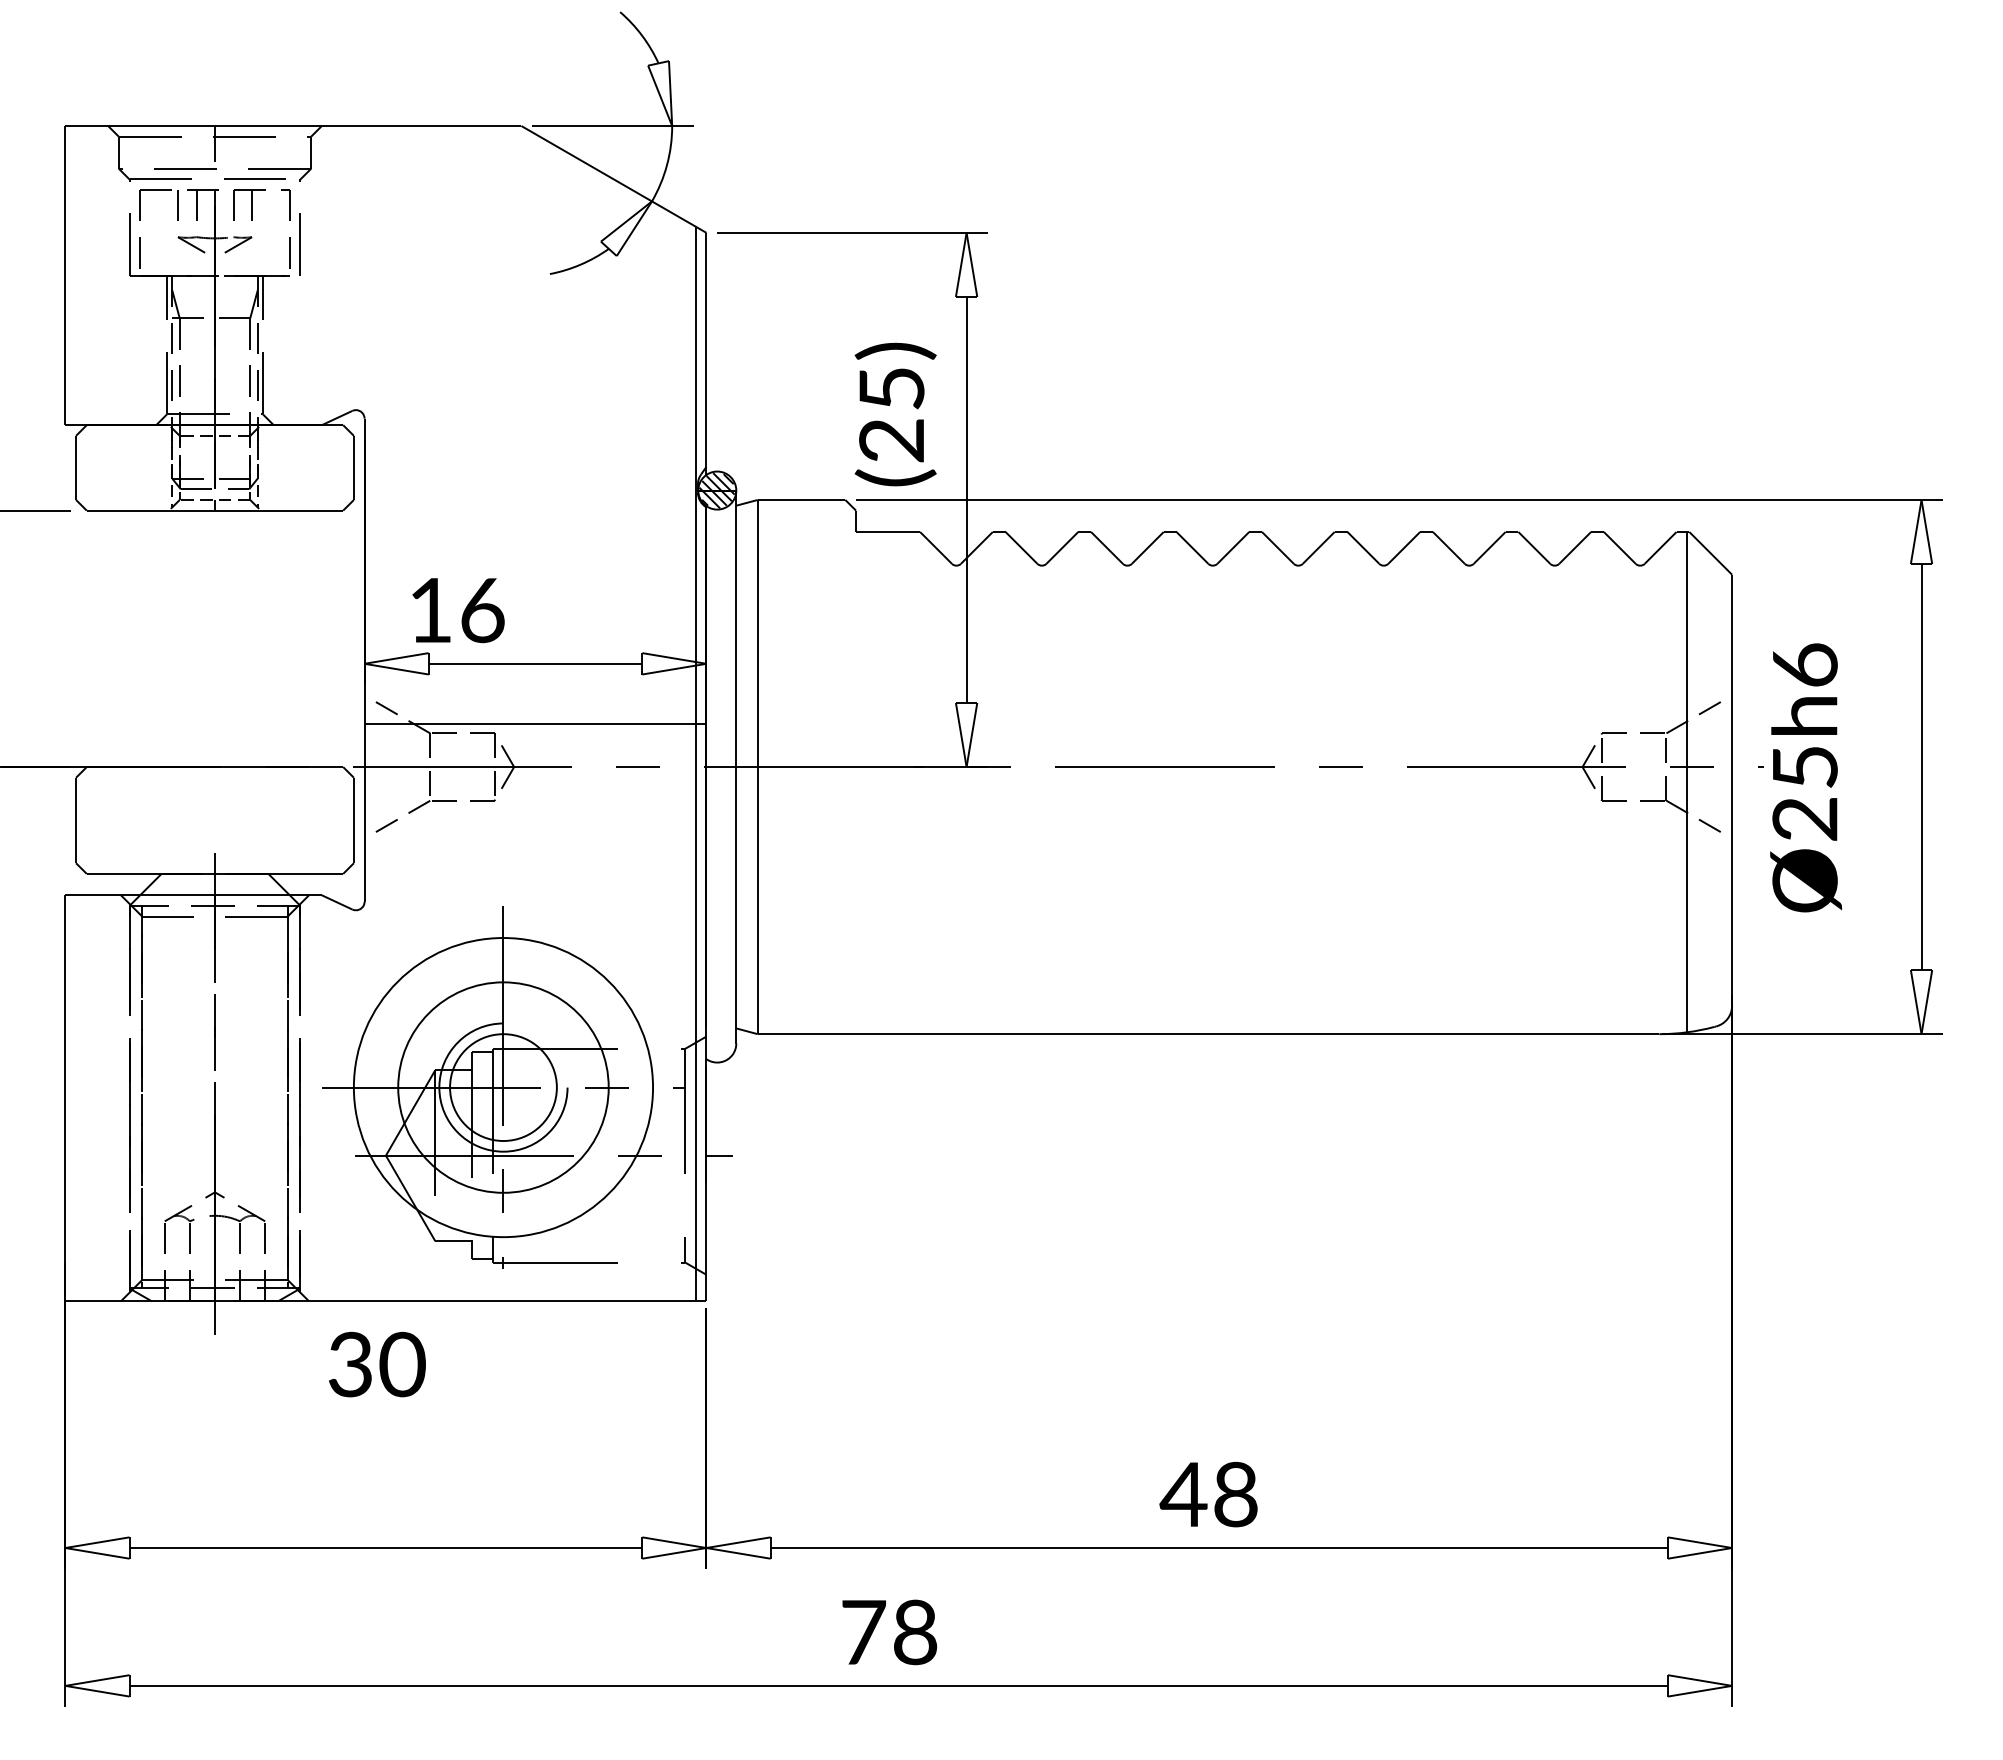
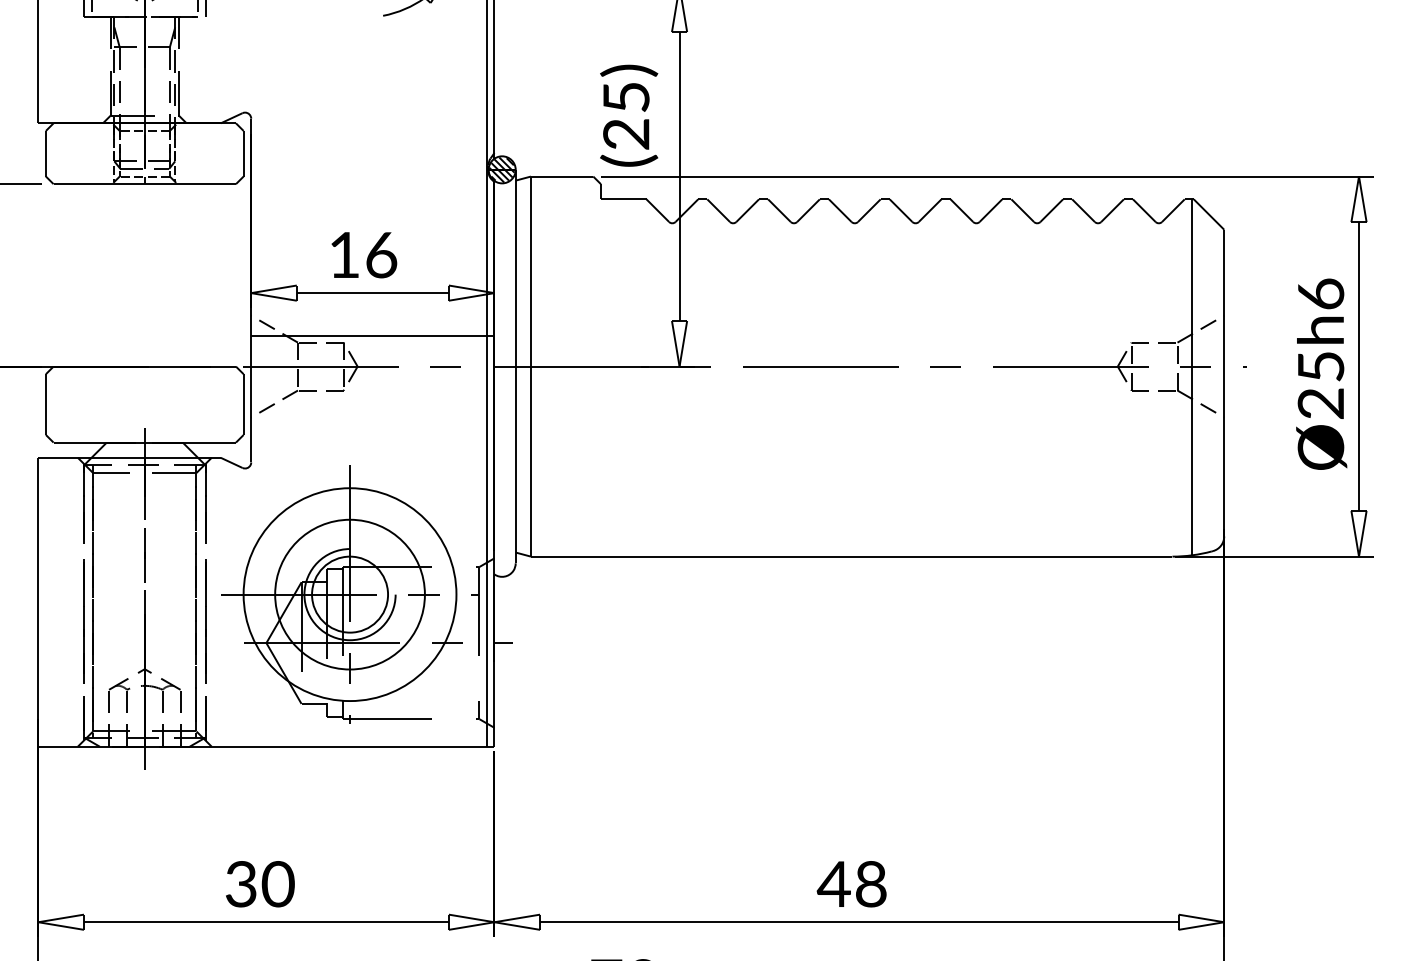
text: (458, 610) -> (364, 255), moved
text: (1805, 777) -> (1321, 374), moved
text: (377, 1364) -> (260, 884), moved

